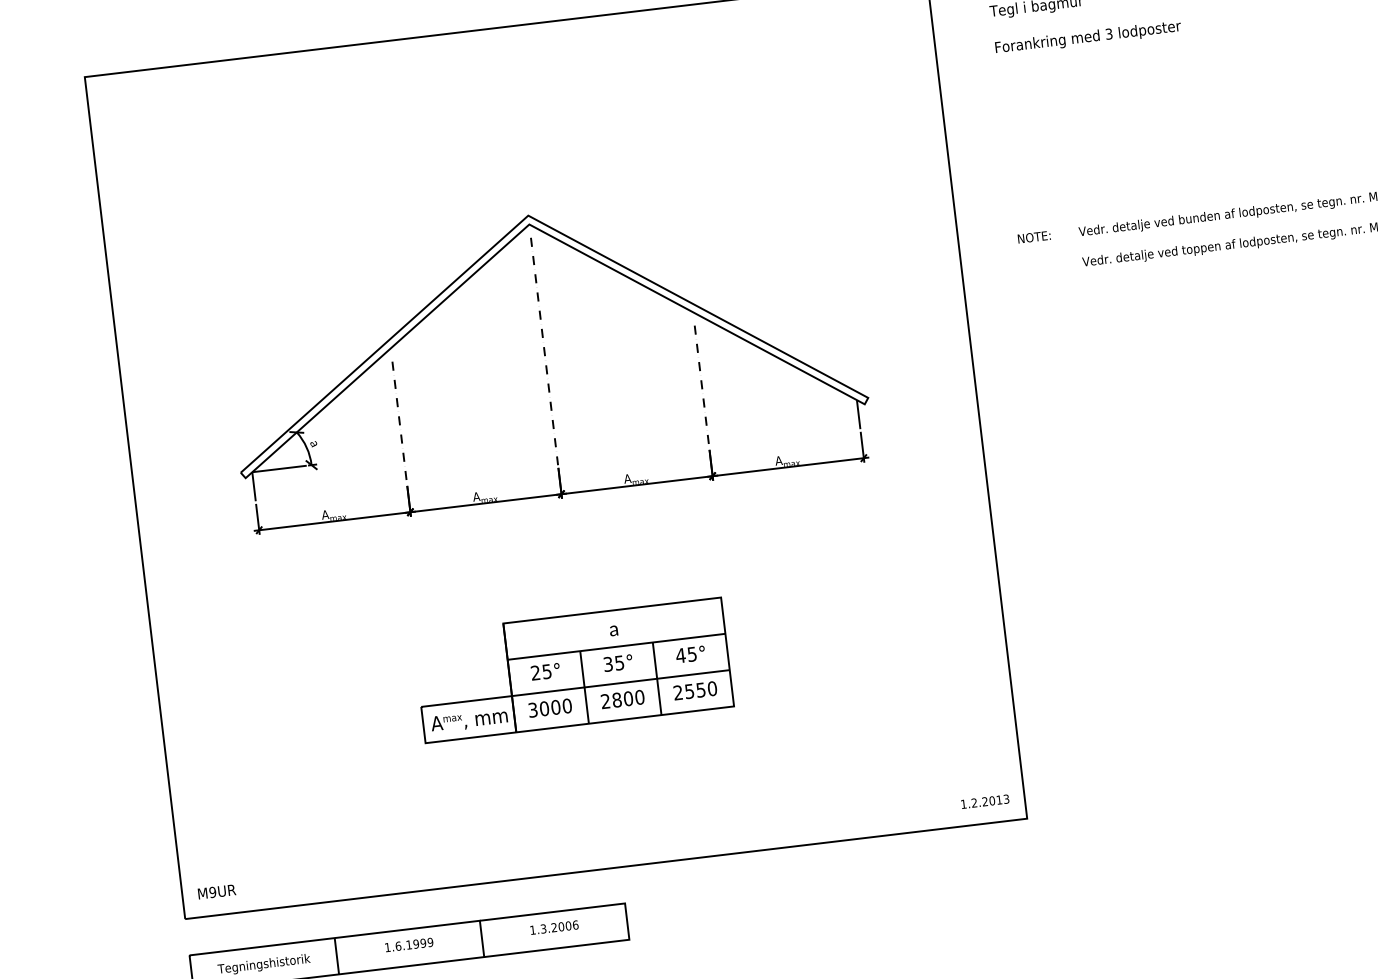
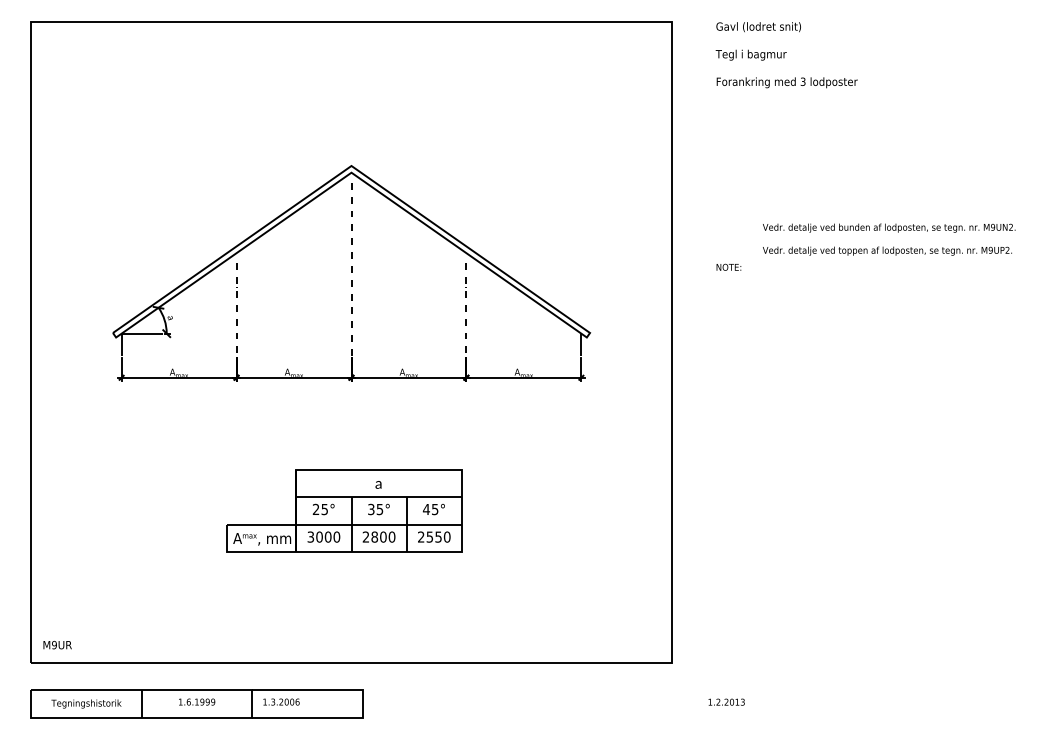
text: (1033, 236) -> (728, 266), moved
text: (984, 800) -> (726, 701), moved
text: (554, 926) -> (281, 701), moved

